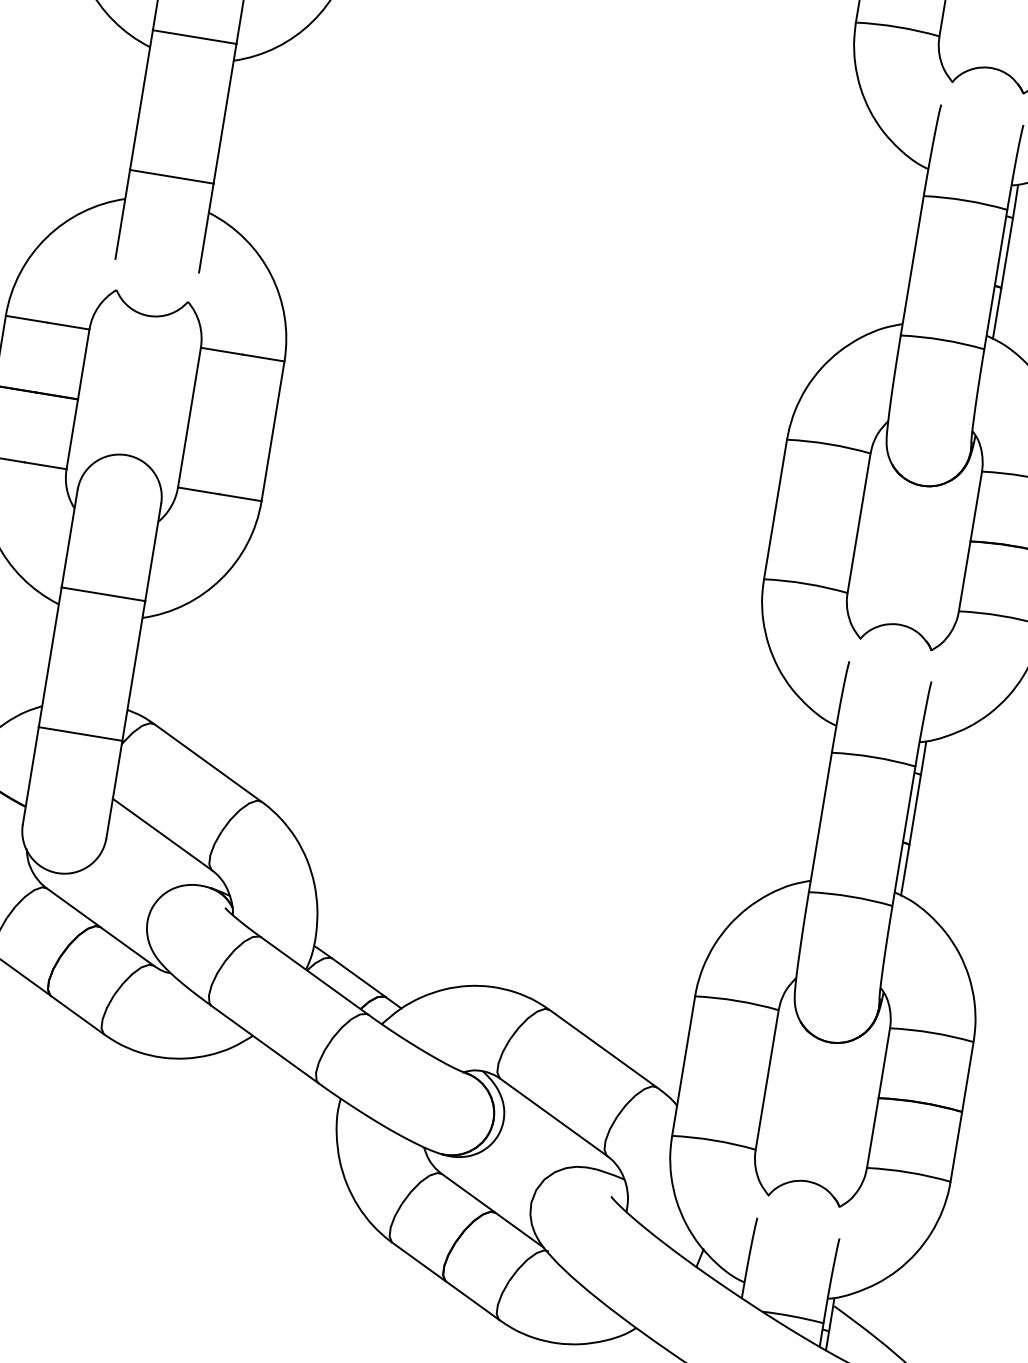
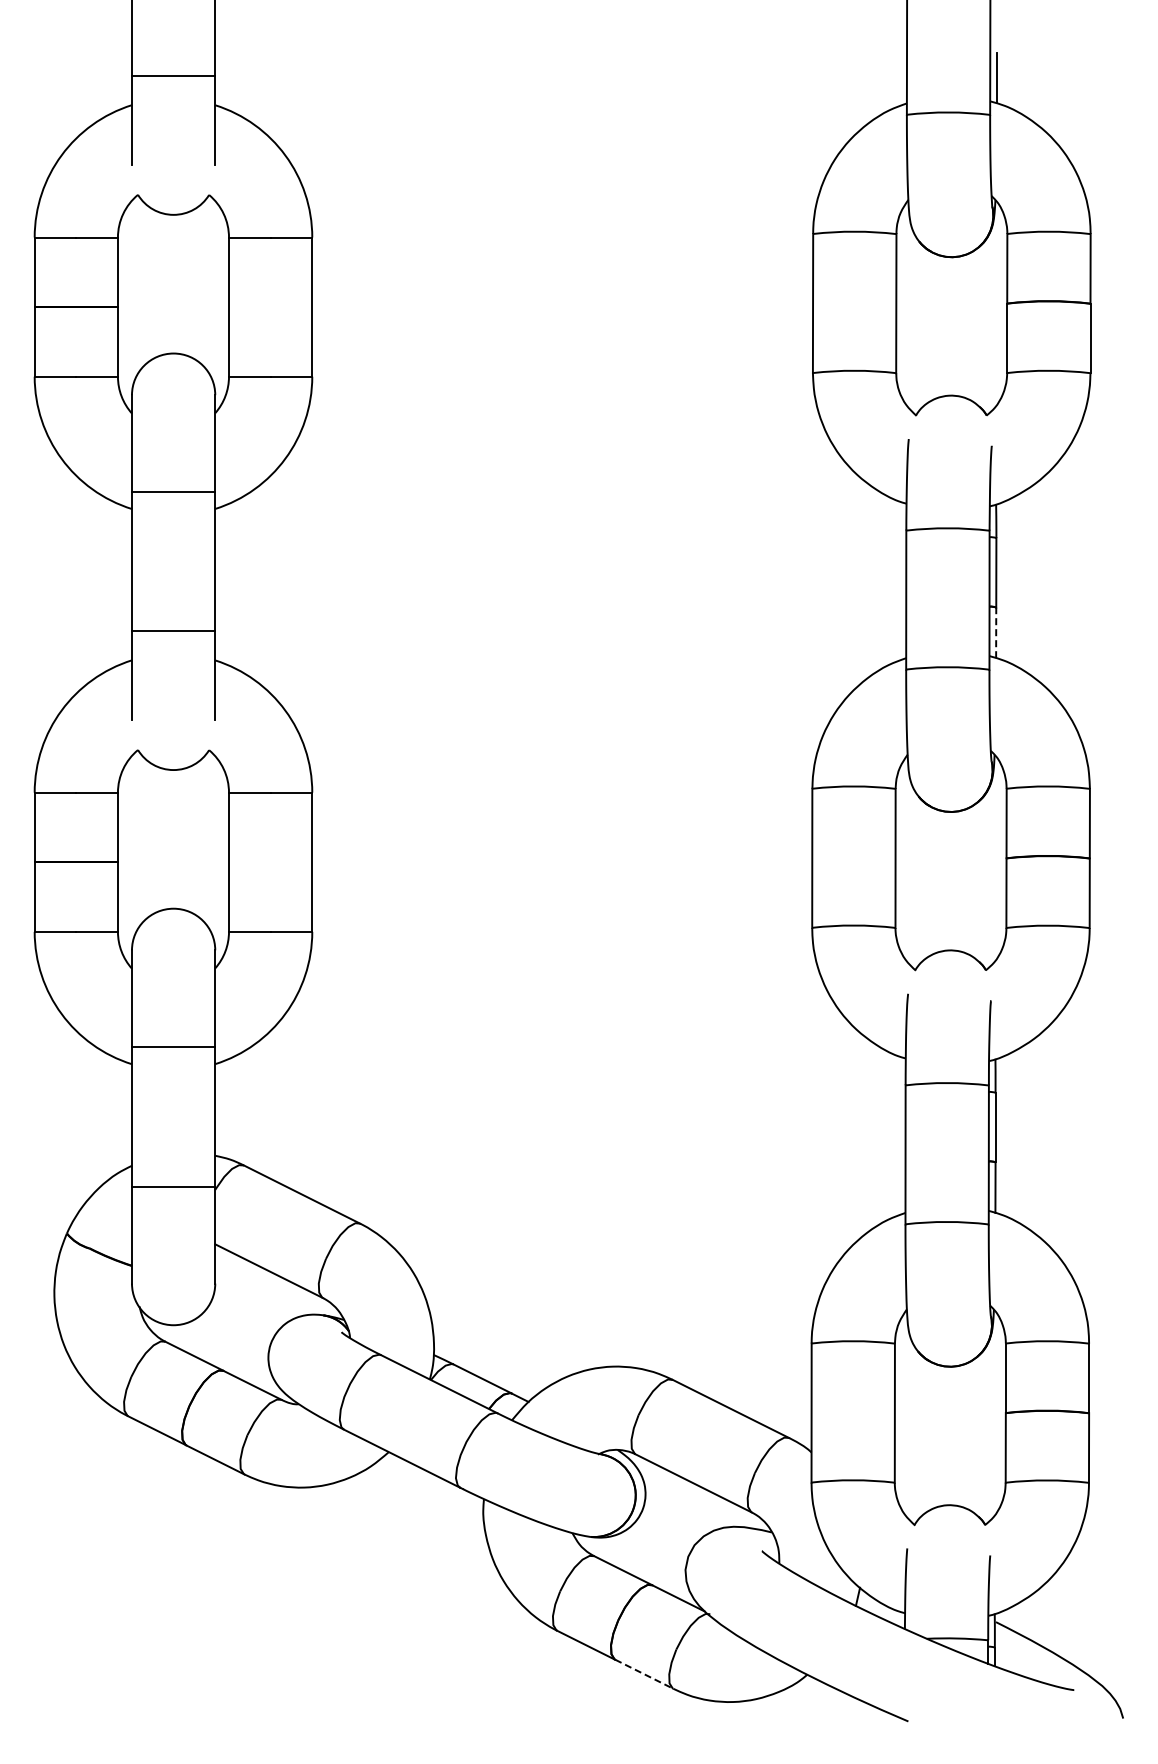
line: (997, 313) -> (996, 632), solid -> dashed
line: (472, 1301) -> (644, 1674), solid -> dashed

